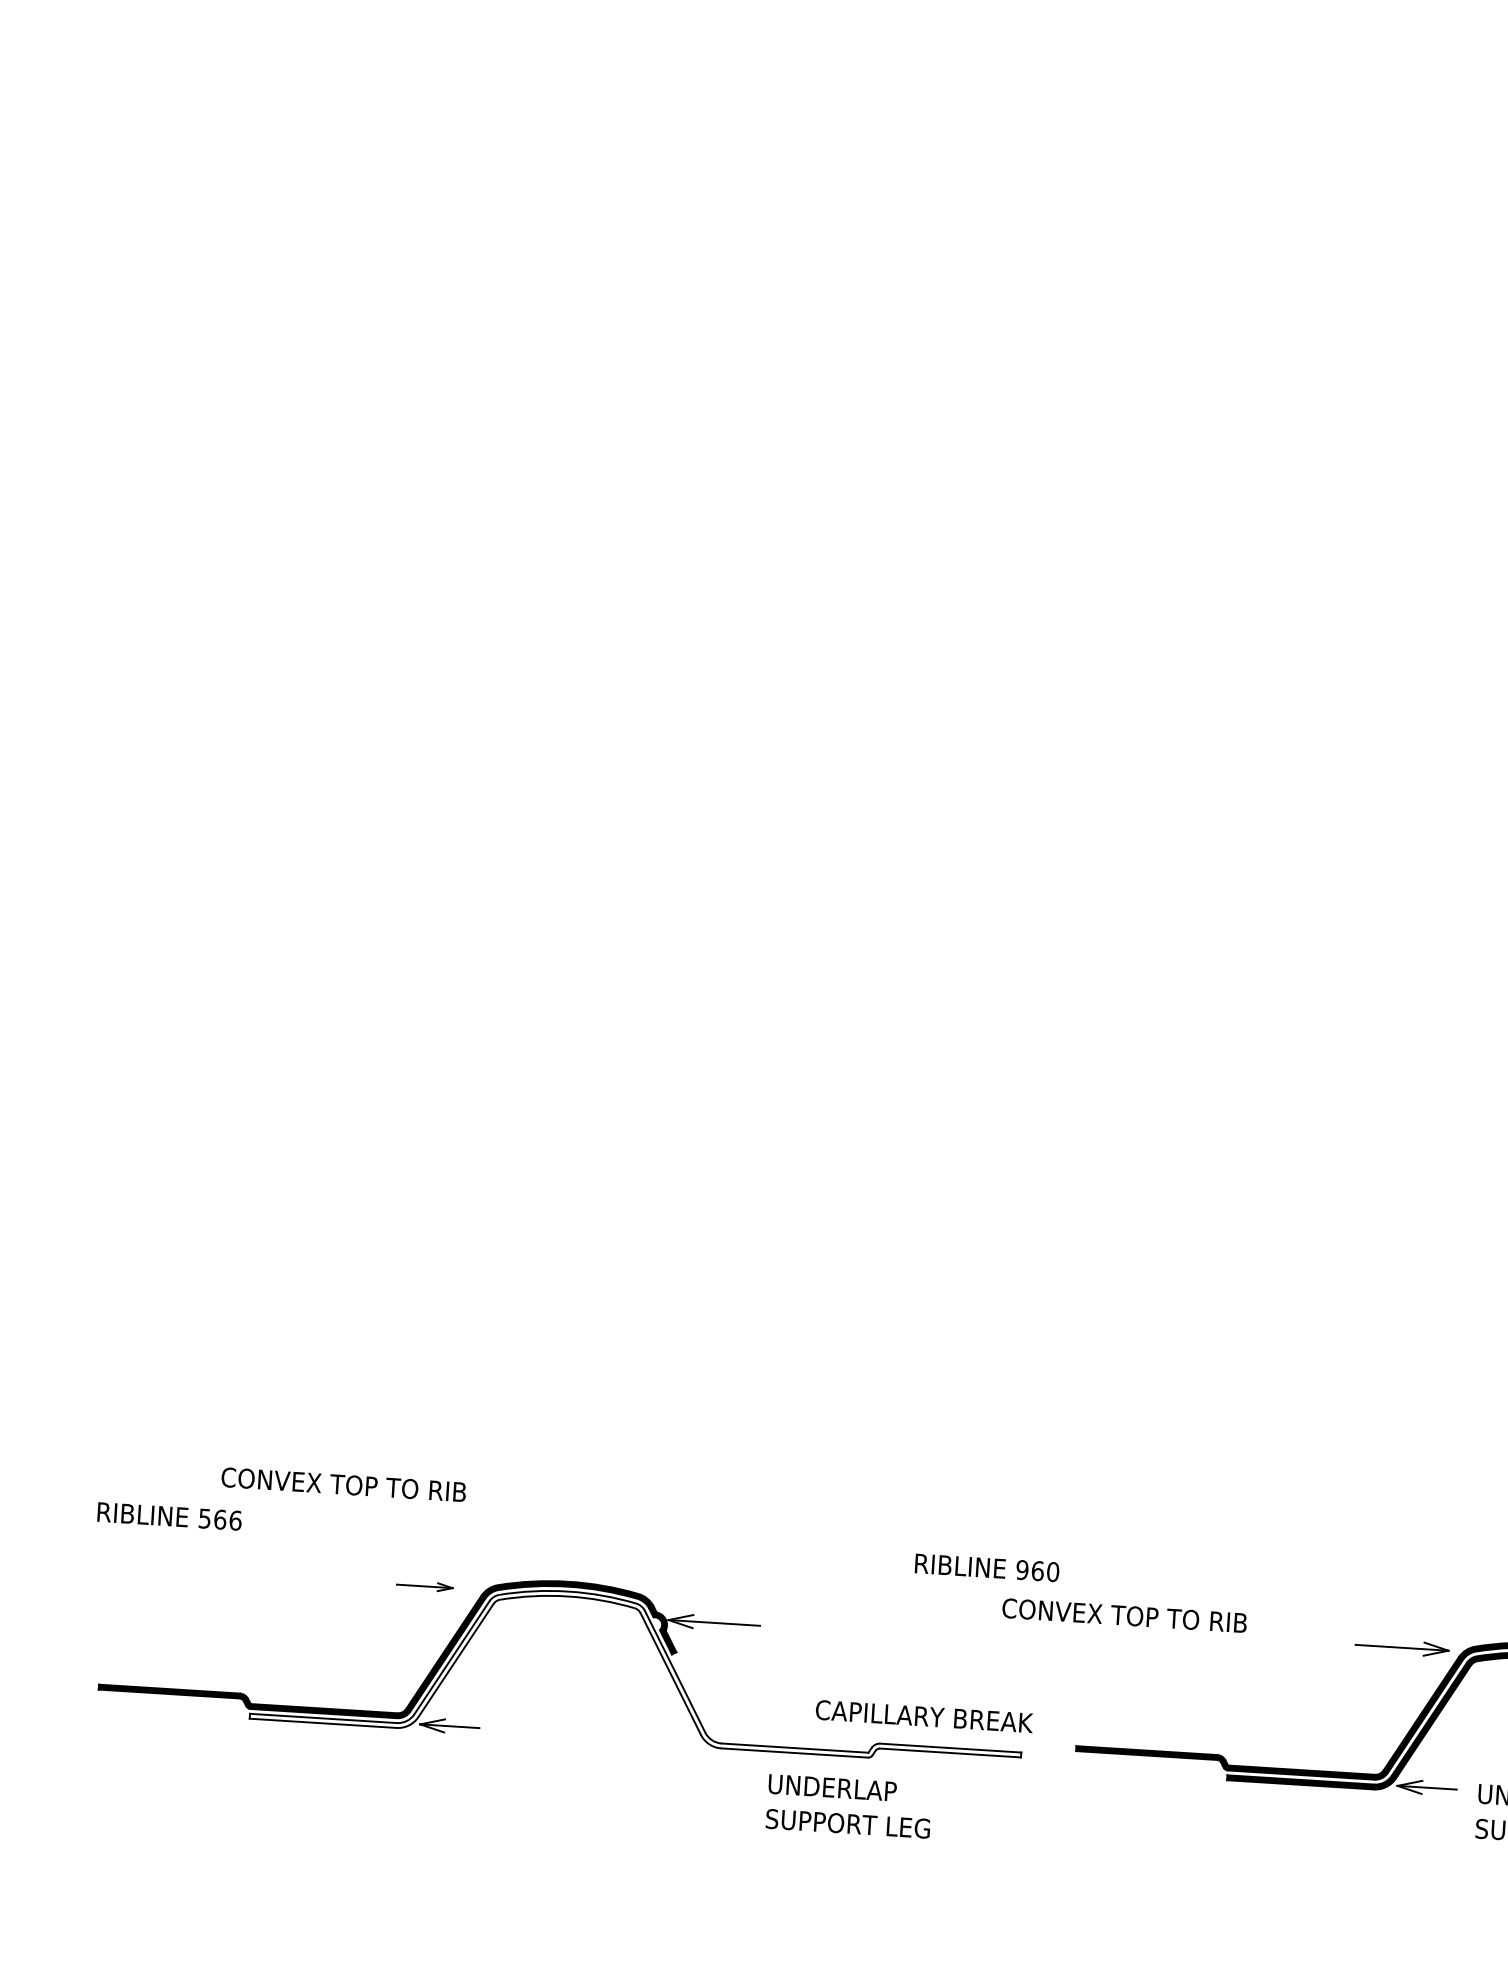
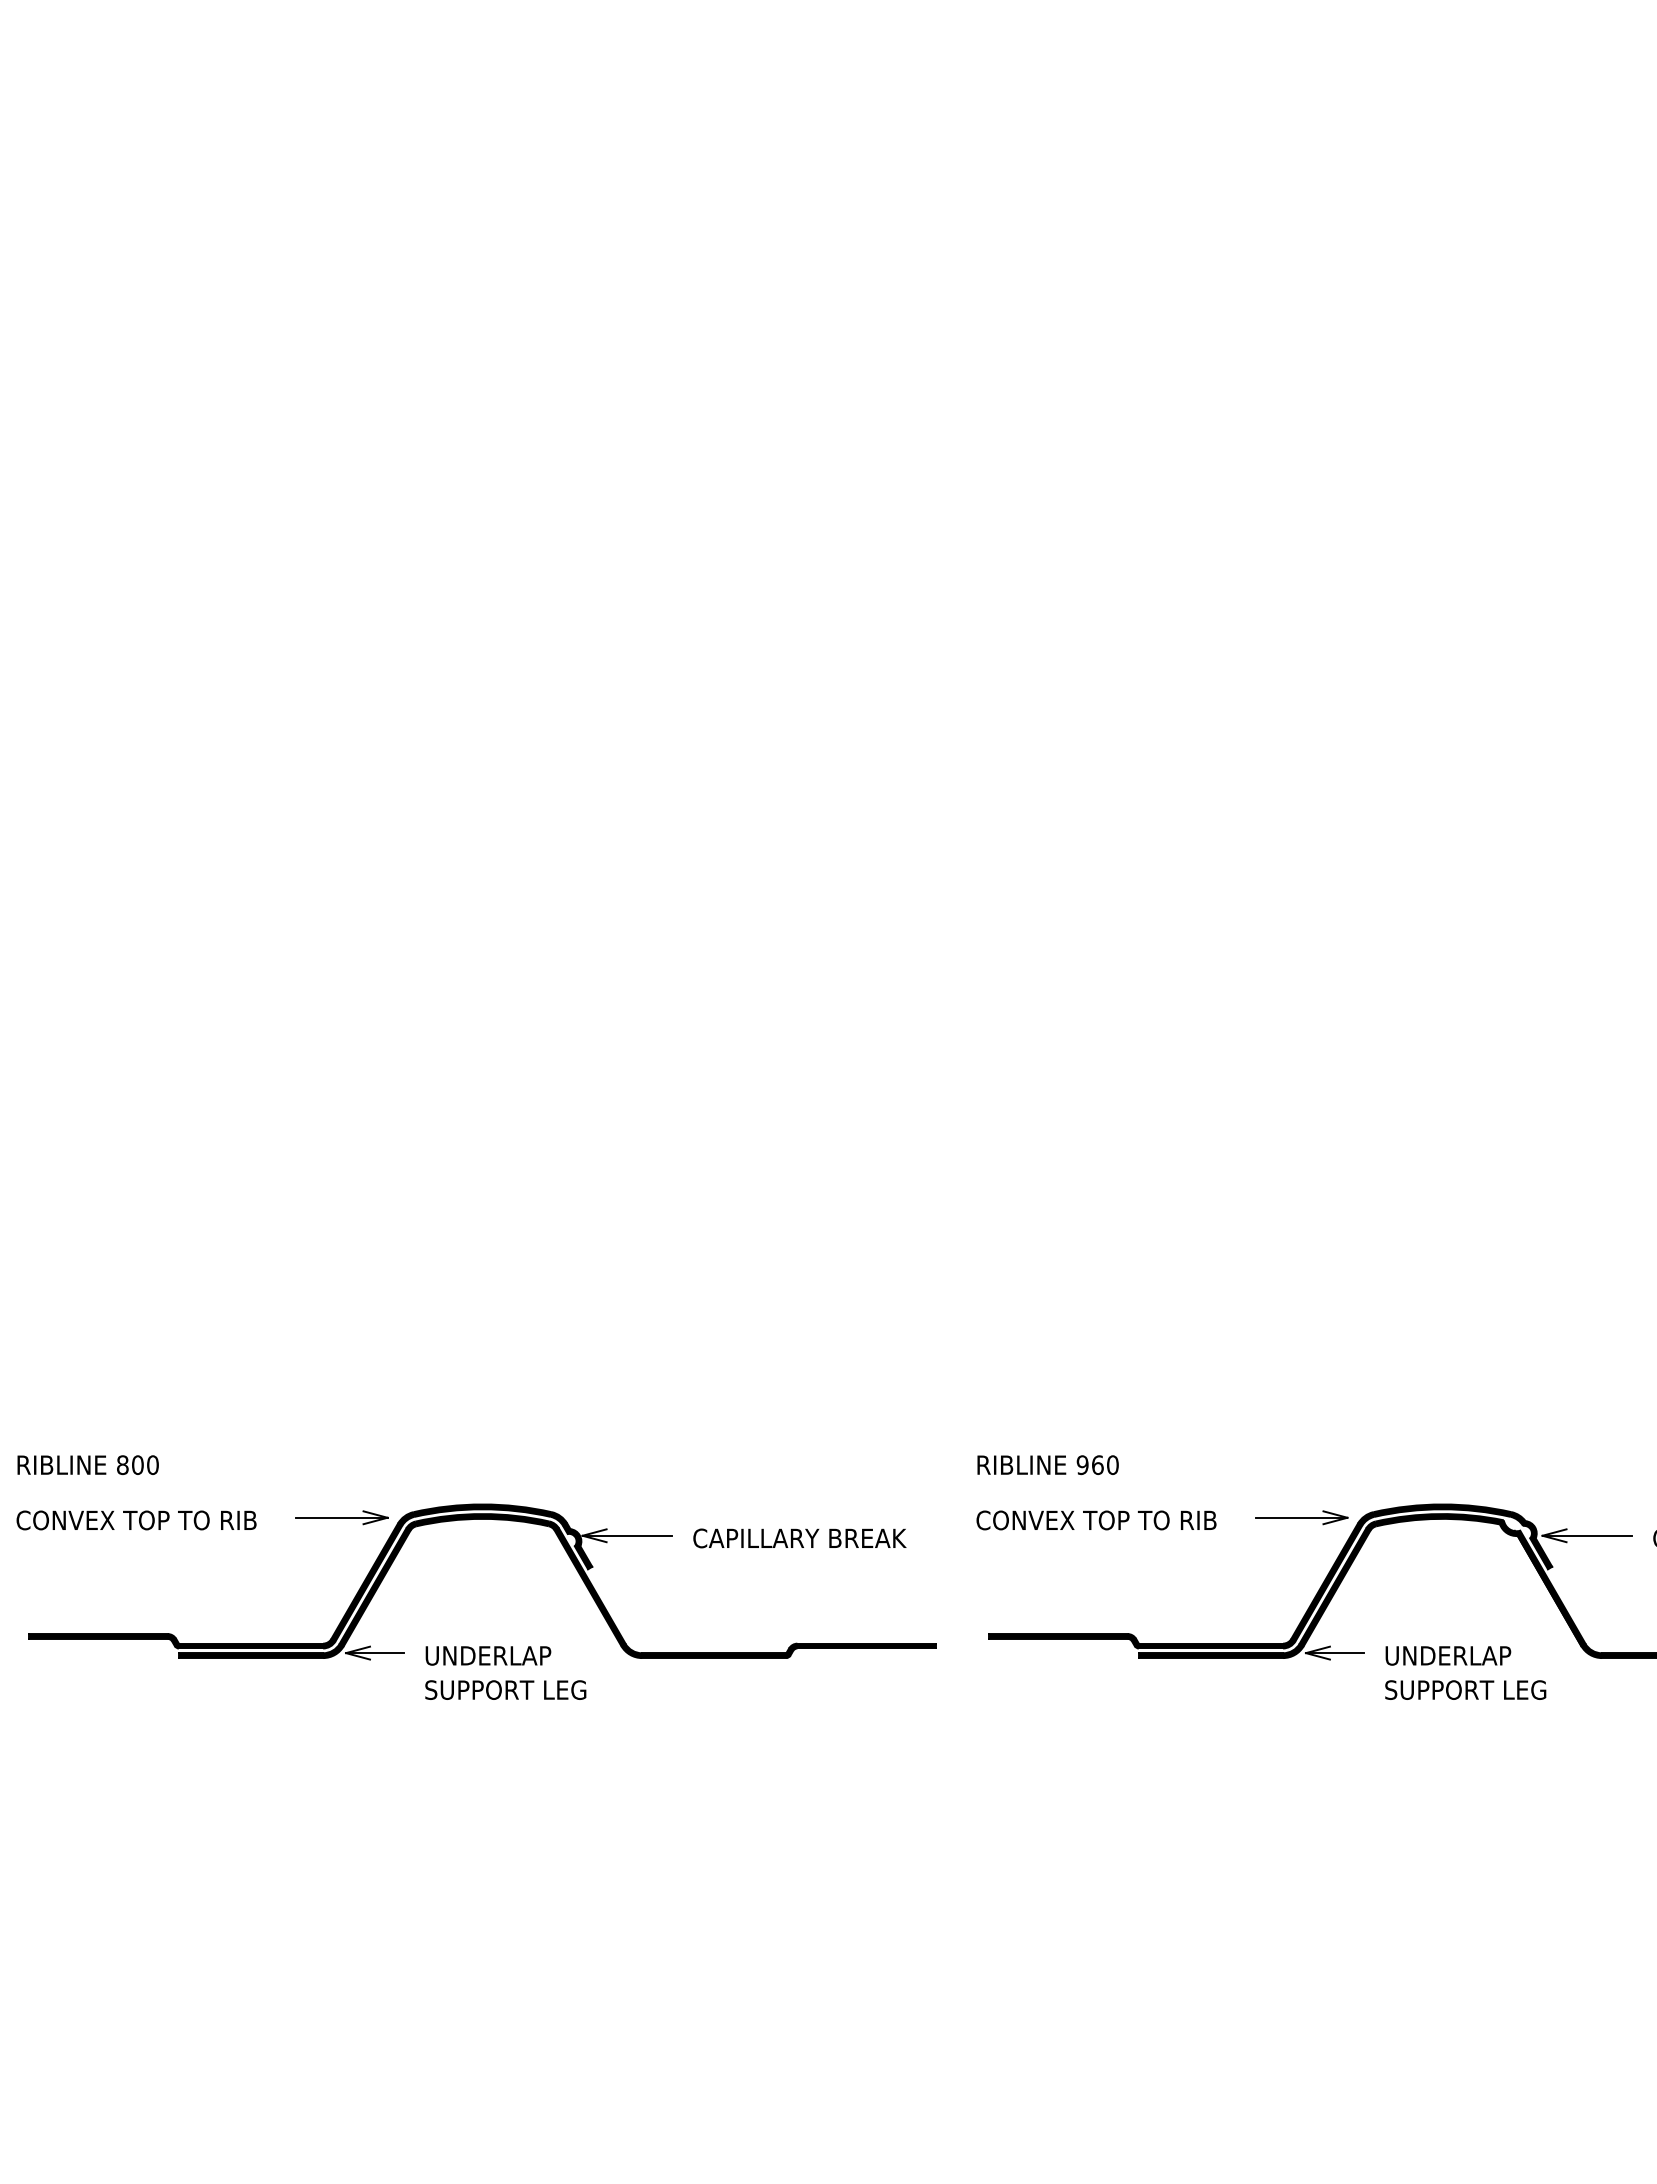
text: (343, 1484) -> (136, 1520), moved
text: (219, 1518) -> (137, 1464), 566 -> 800
text: (986, 1568) -> (1047, 1465), moved
part: (424, 1586) -> (341, 1517), size x1.67
text: (1124, 1615) -> (1096, 1520), moved
fill: (638, 1670) -> (556, 1586), added
text: (924, 1716) -> (799, 1538), moved
text: (848, 1805) -> (505, 1672), moved

